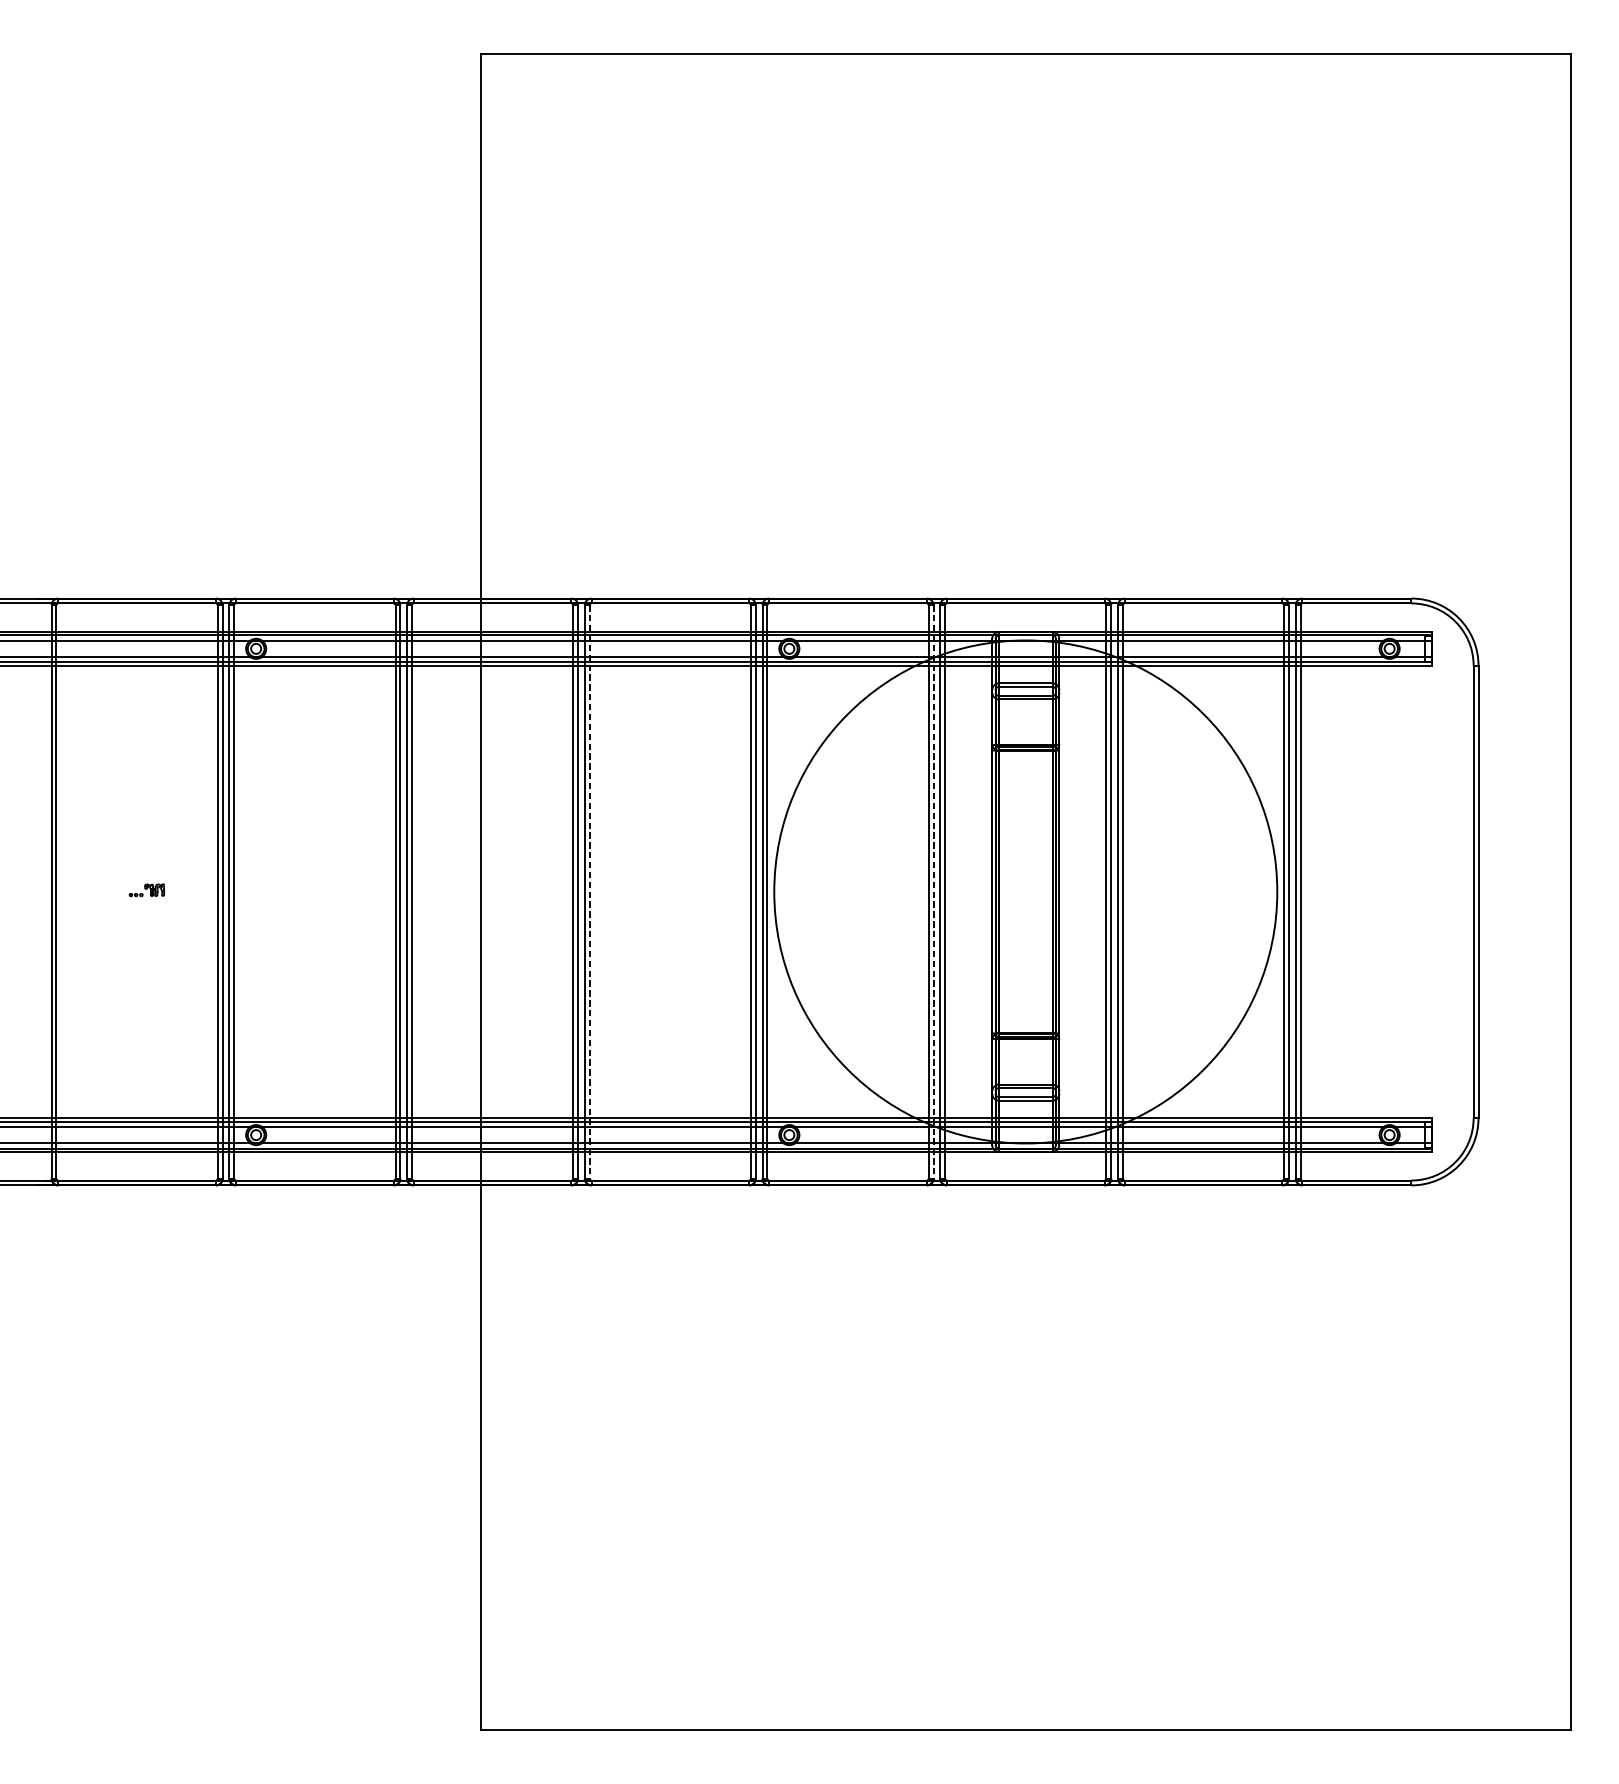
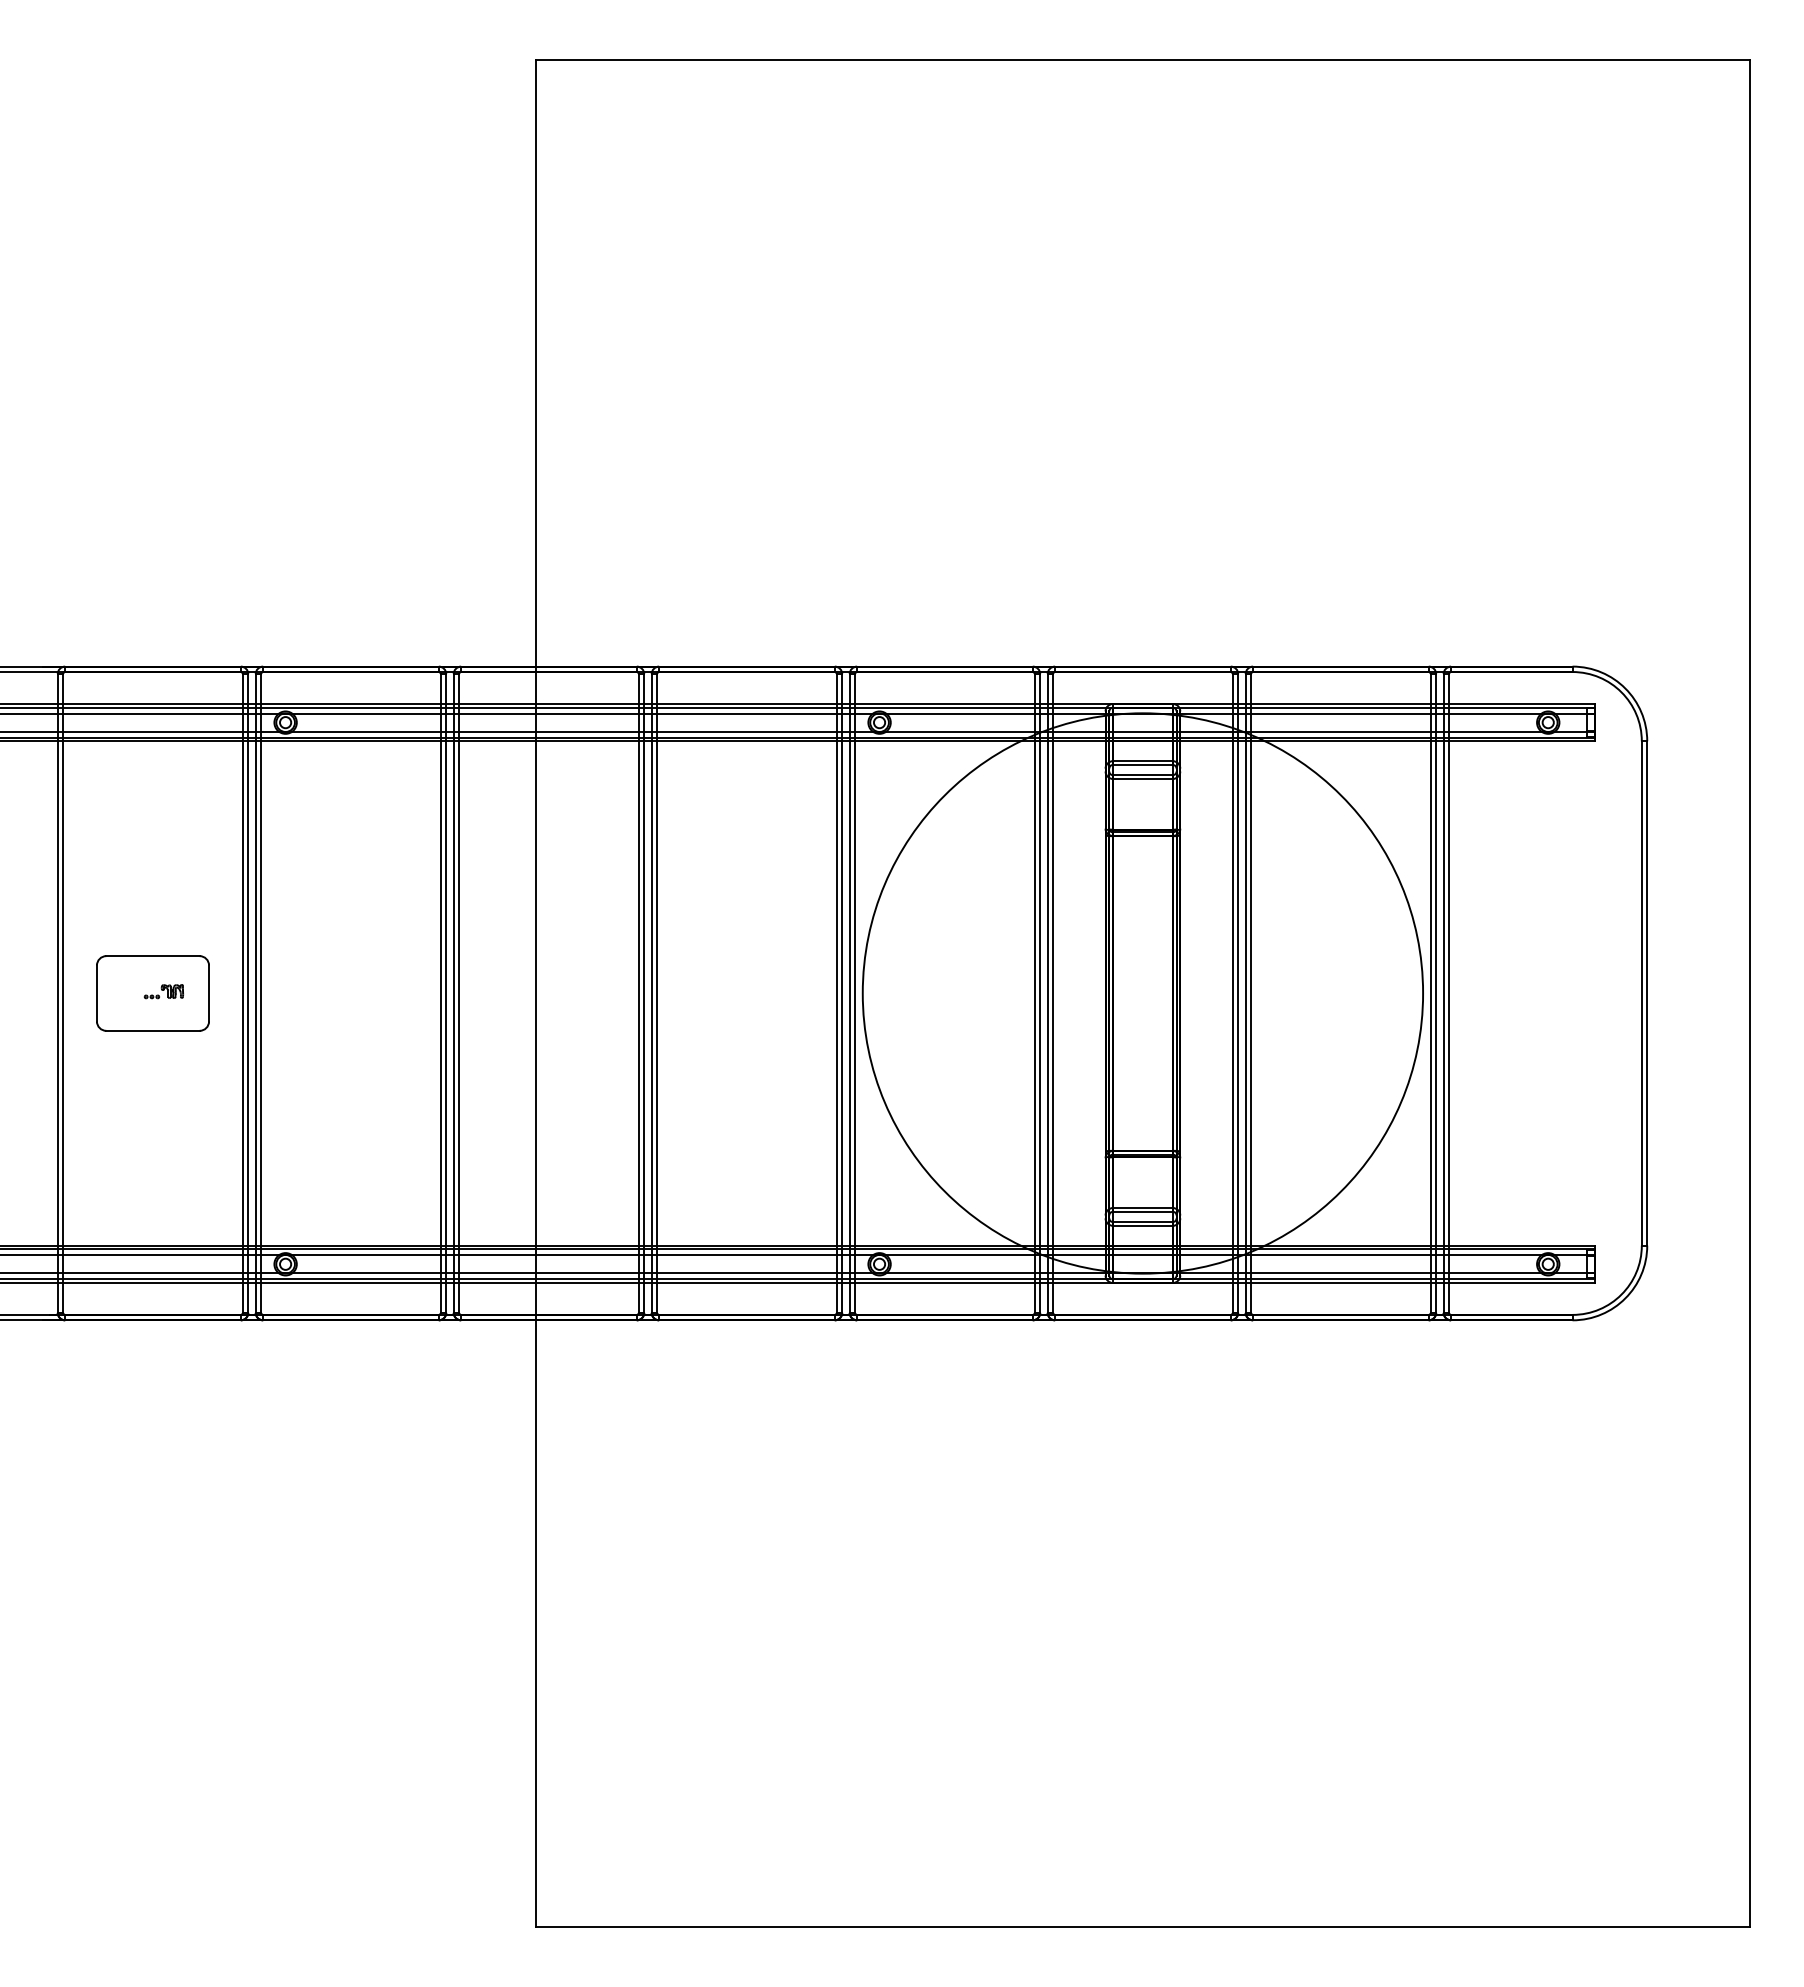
part: (136, 892) -> (152, 993), added
line: (590, 892) -> (657, 993), dashed -> solid
line: (933, 892) -> (1040, 993), dashed -> solid

